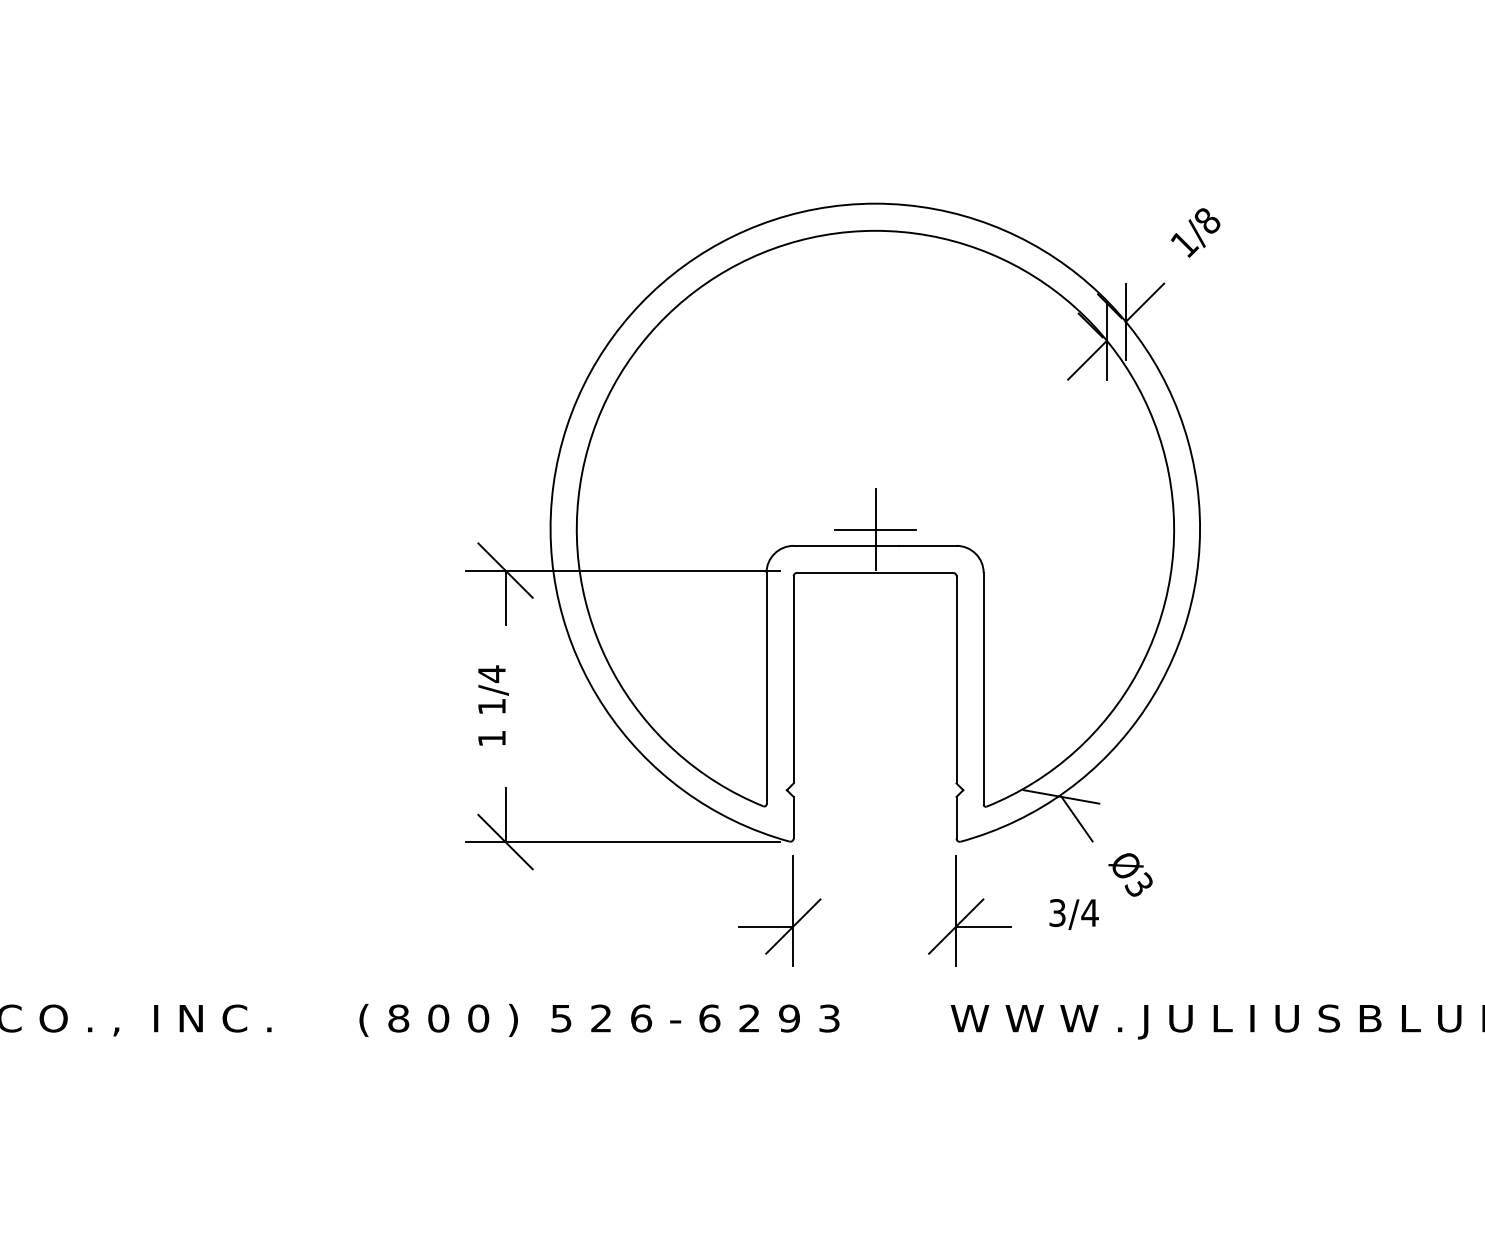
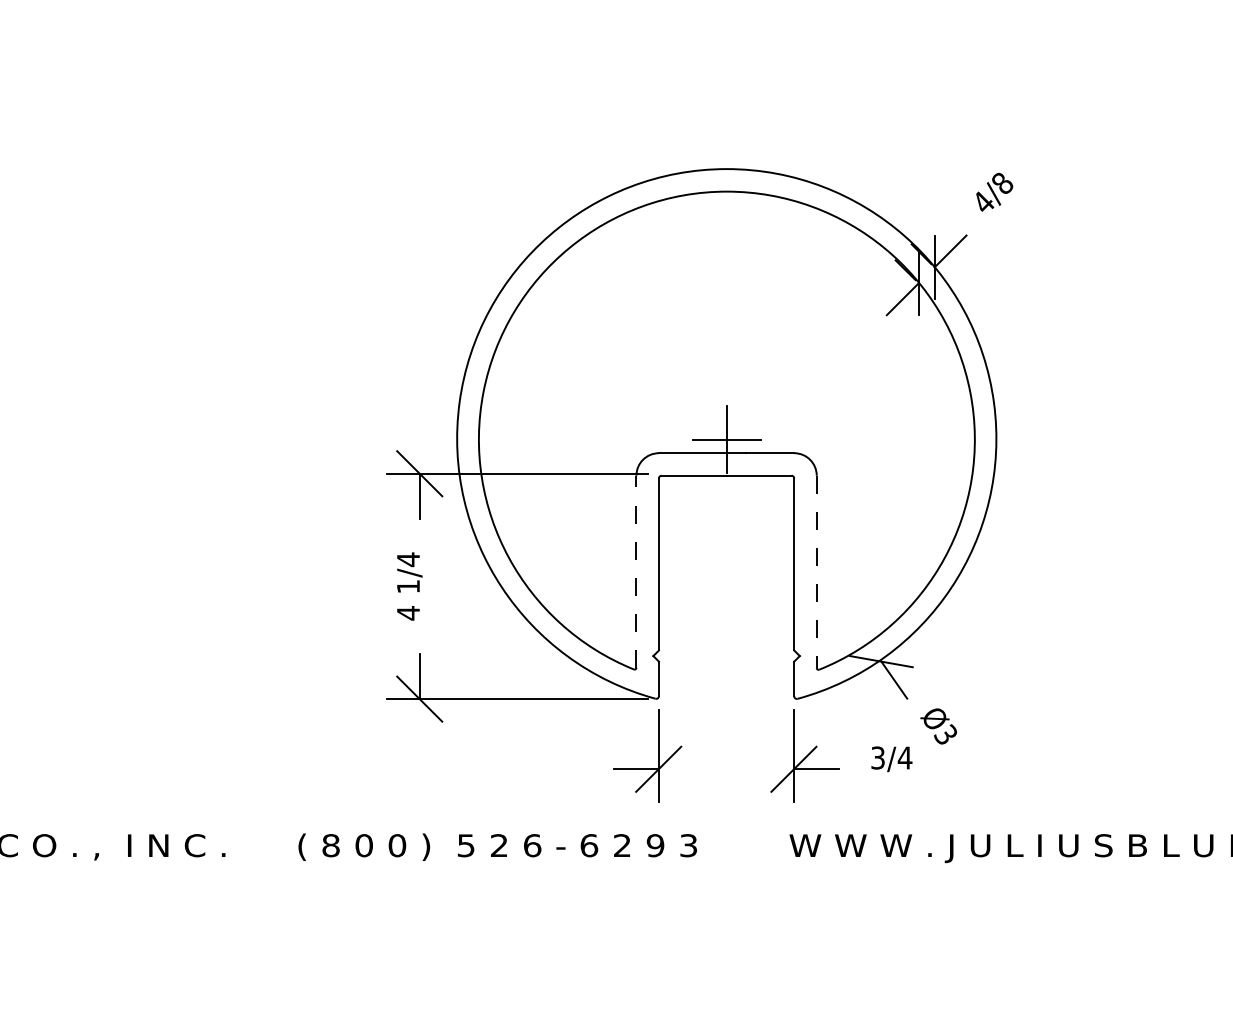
text: (1184, 243) -> (983, 202), 1/8 -> 4/8
line: (766, 688) -> (636, 571), solid -> dashed
line: (983, 689) -> (816, 572), solid -> dashed
text: (491, 738) -> (408, 613), 1 -> 4

